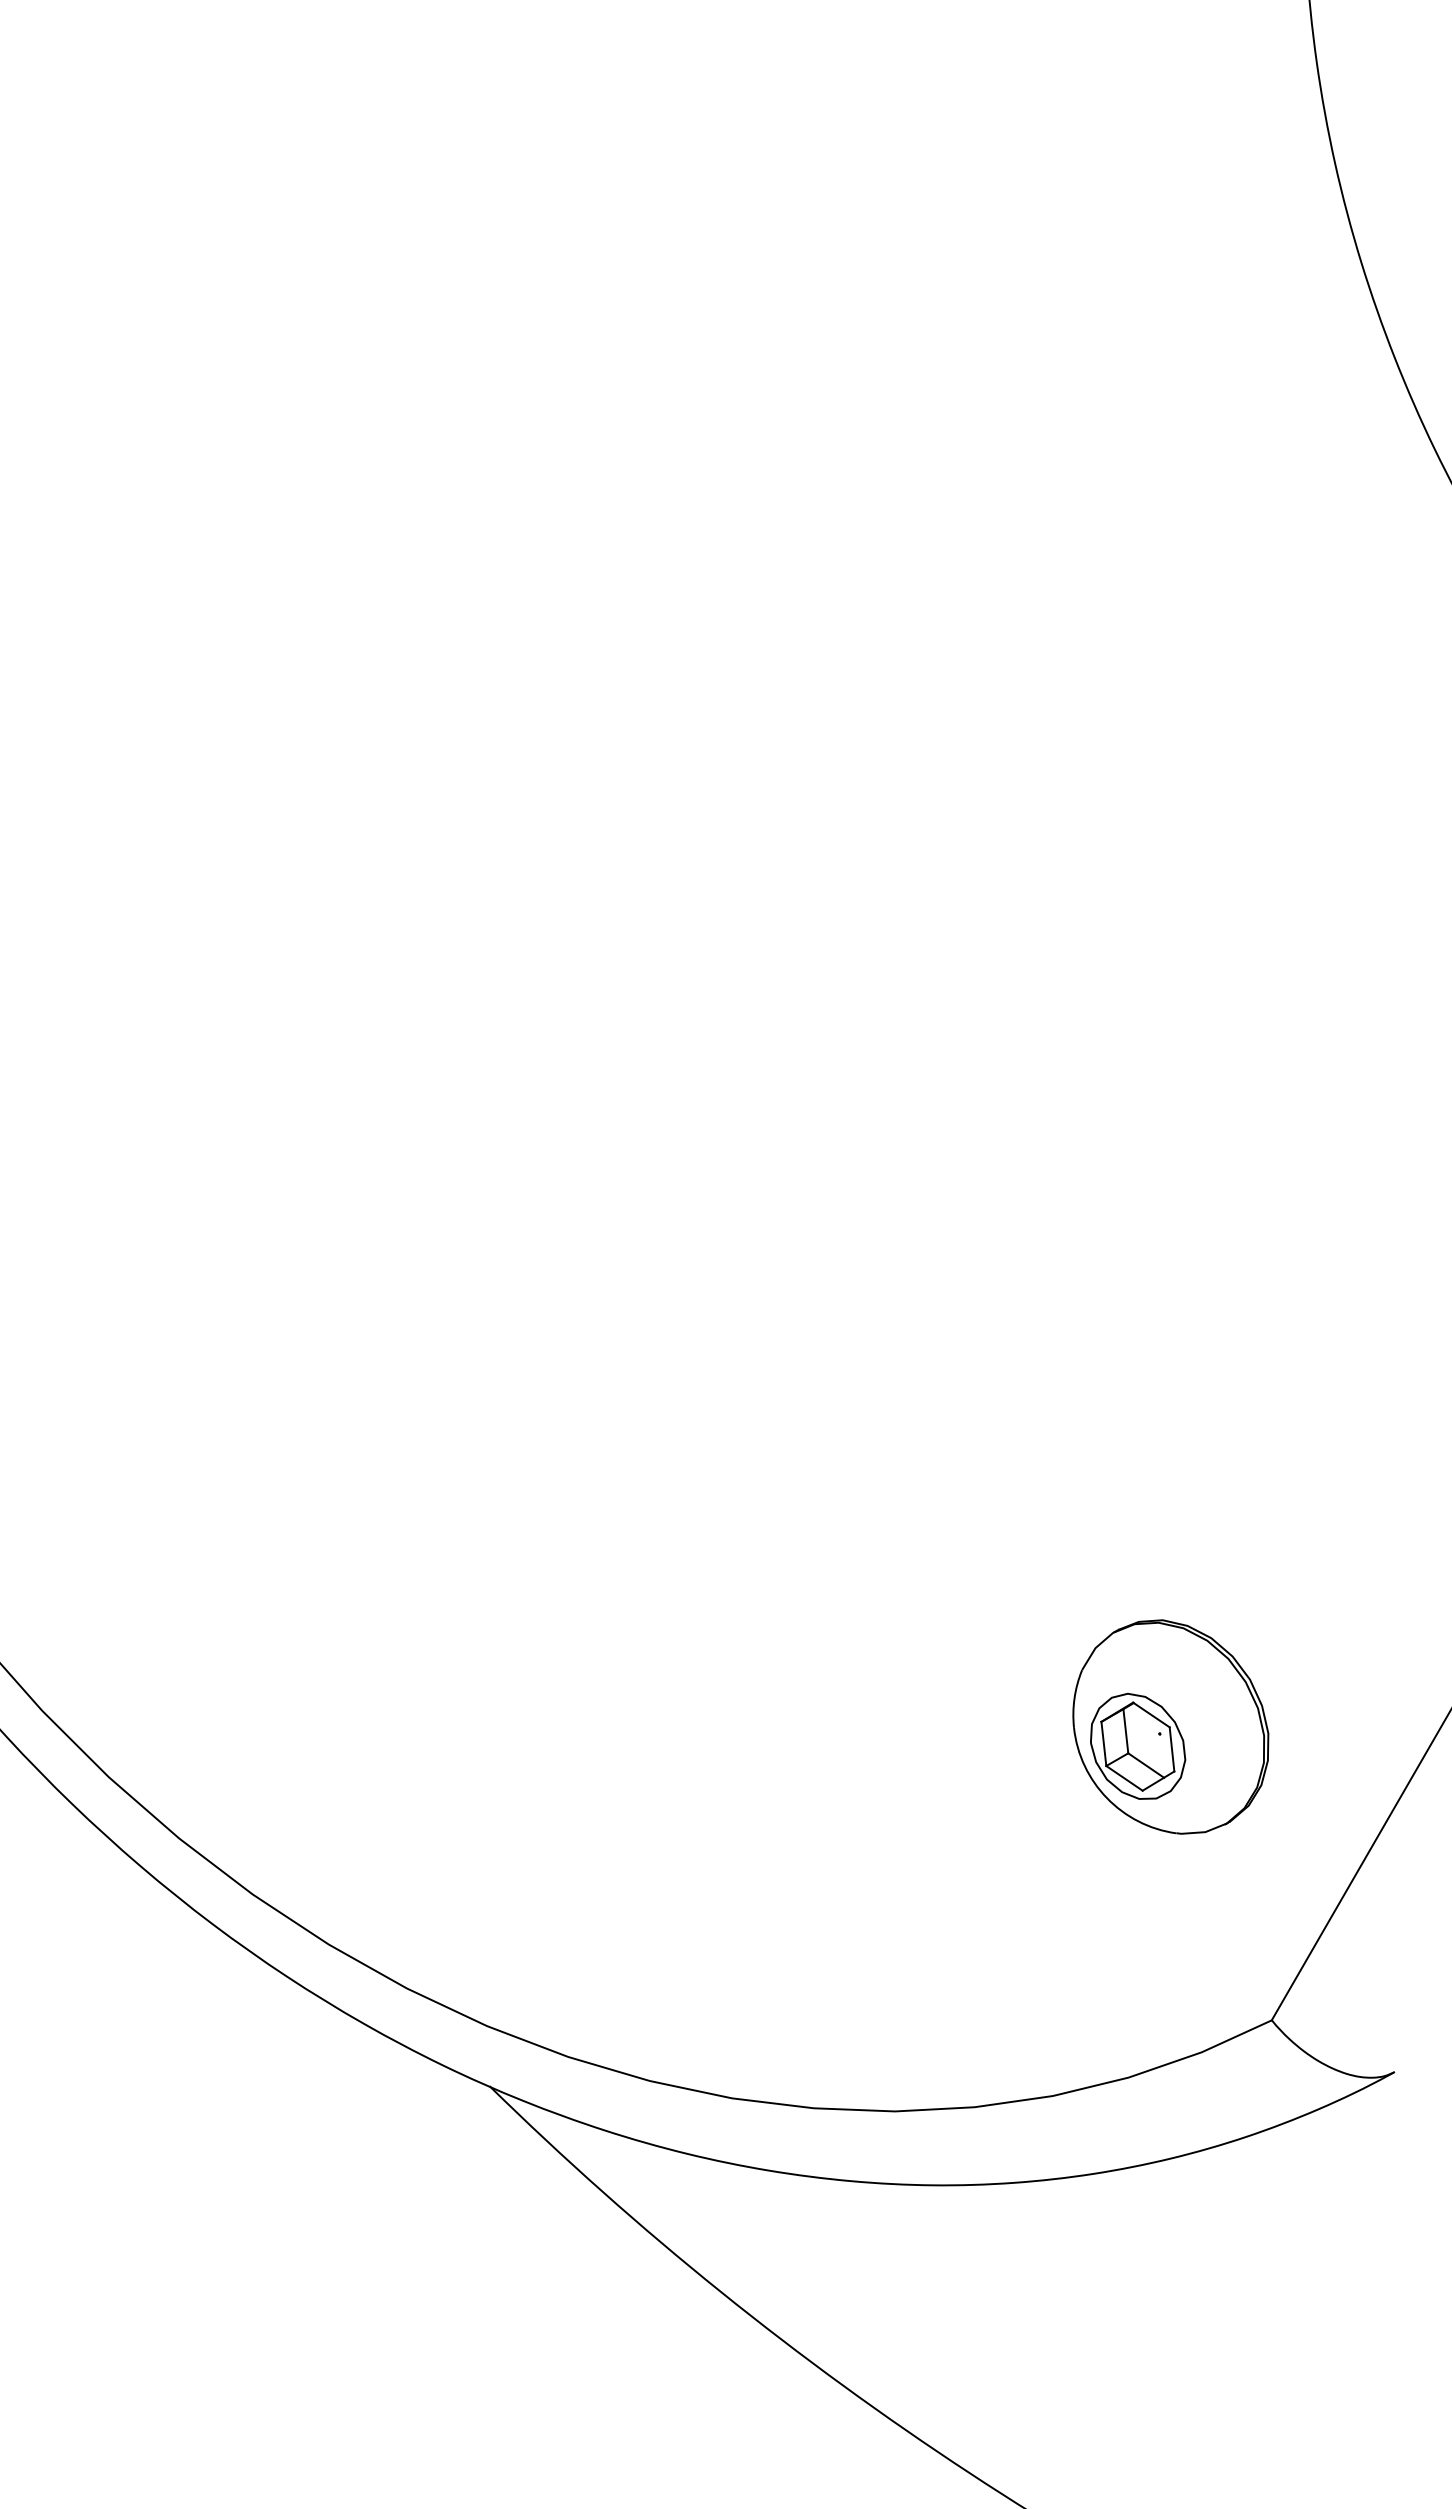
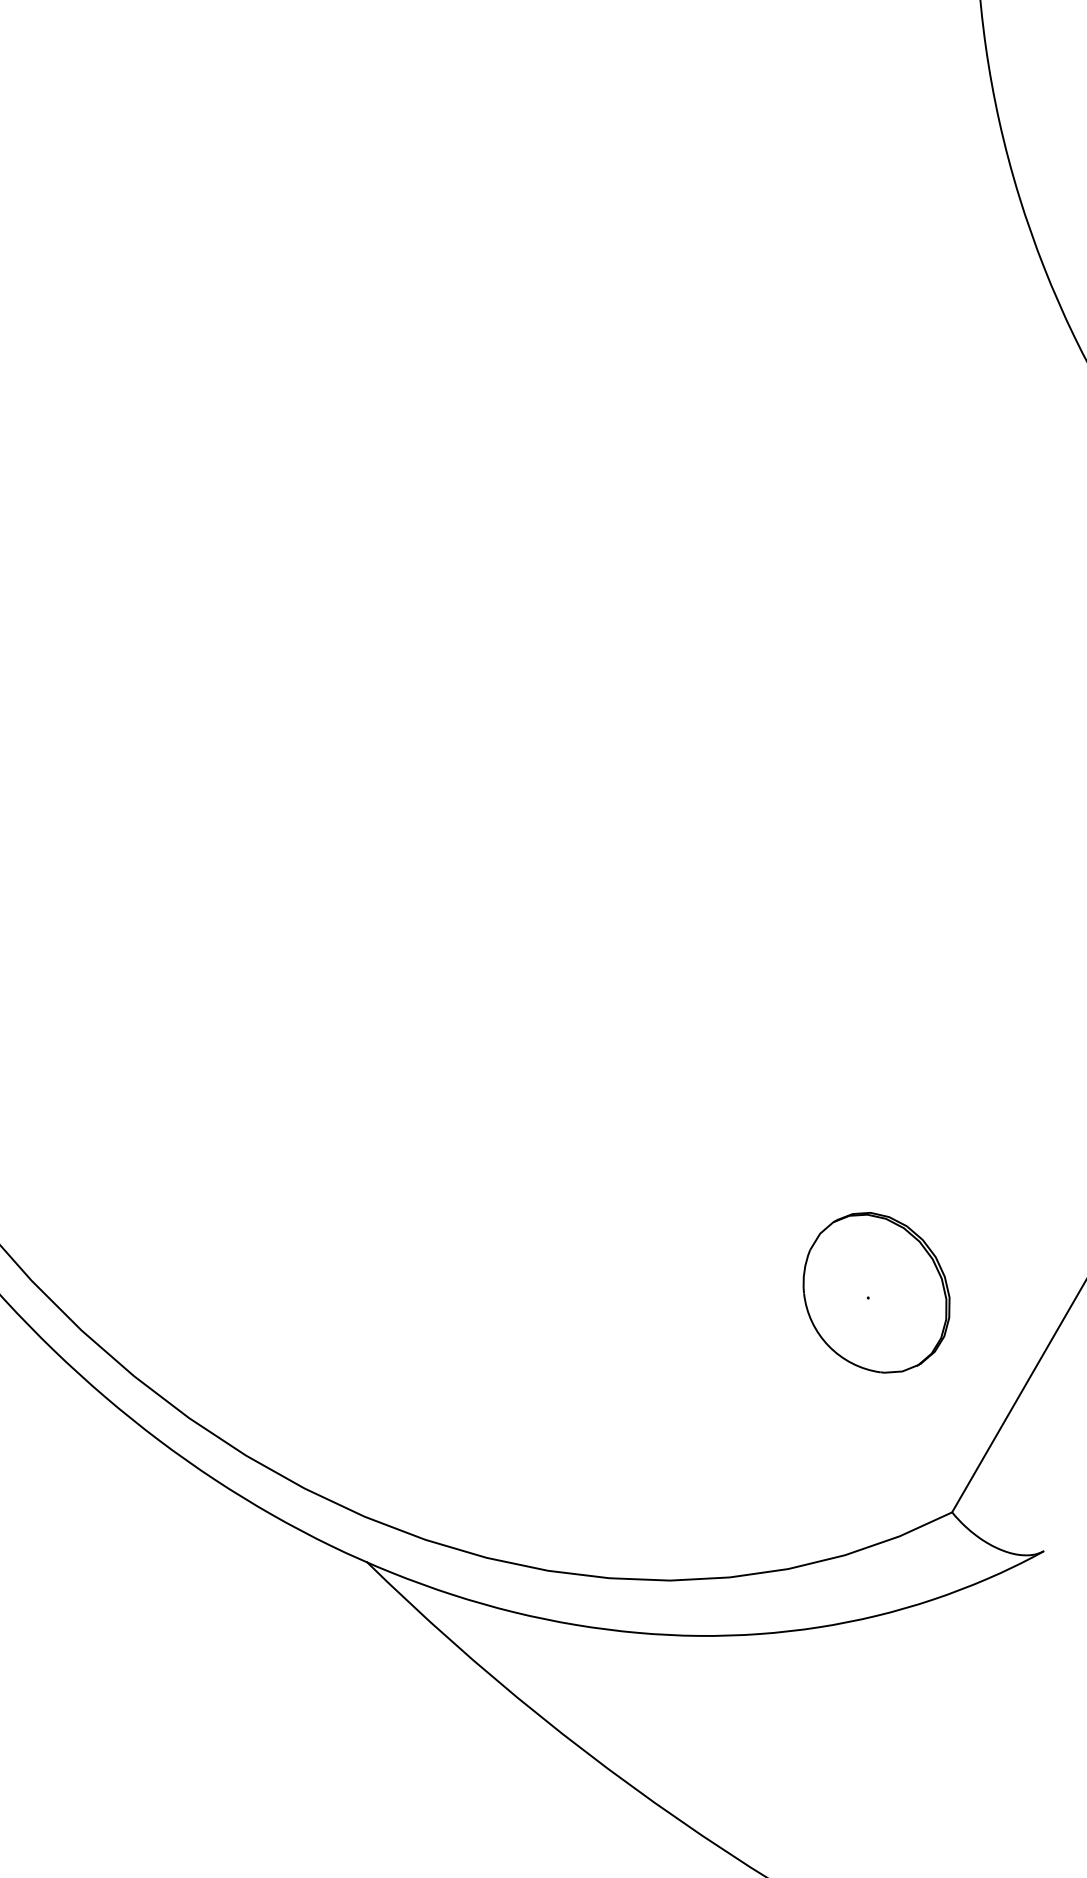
part: (1138, 1745) -> (852, 1306), removed

